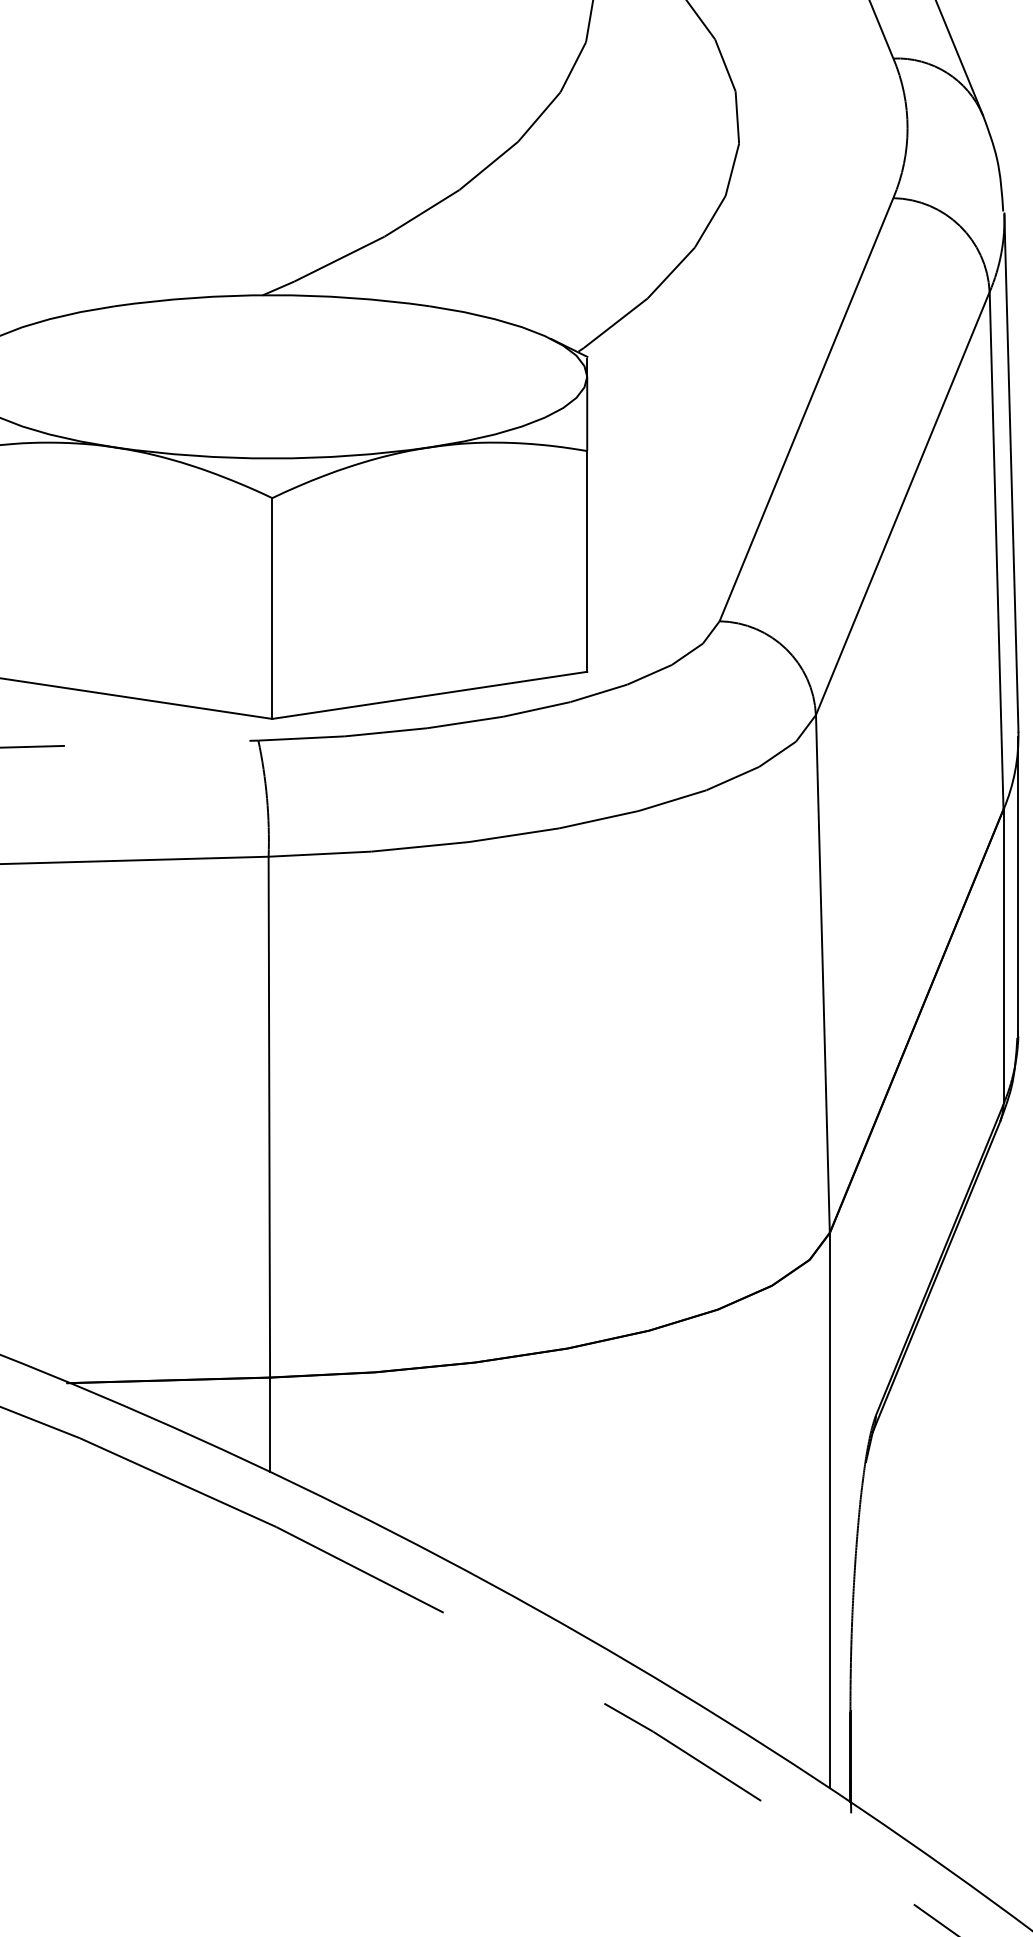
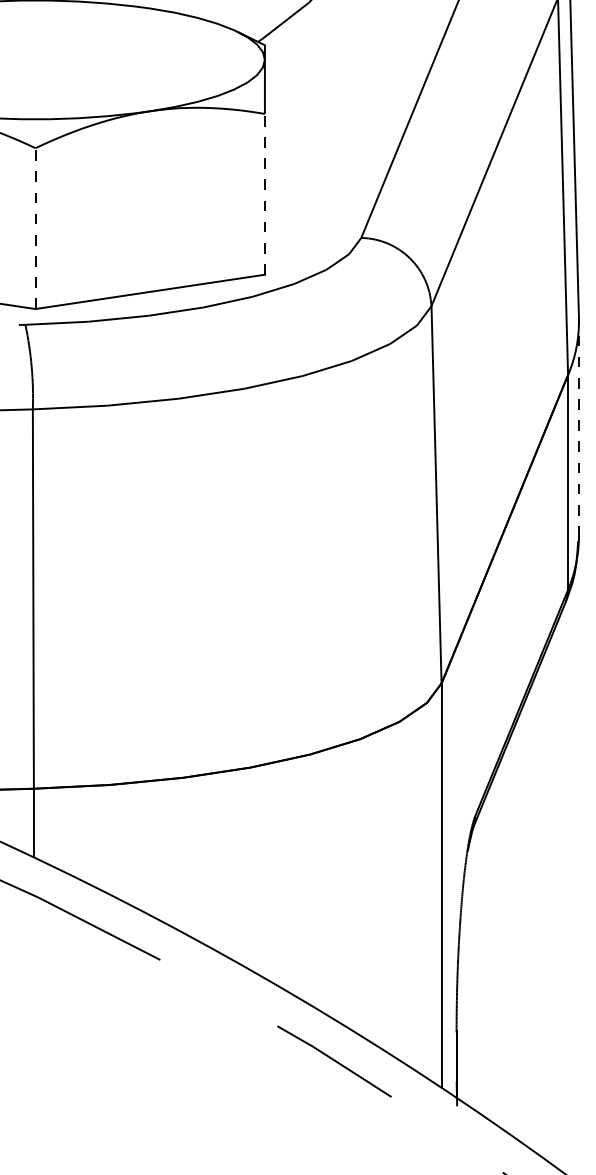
line: (587, 560) -> (265, 193), solid -> dashed
line: (272, 608) -> (35, 228), solid -> dashed
line: (1018, 883) -> (578, 428), solid -> dashed

